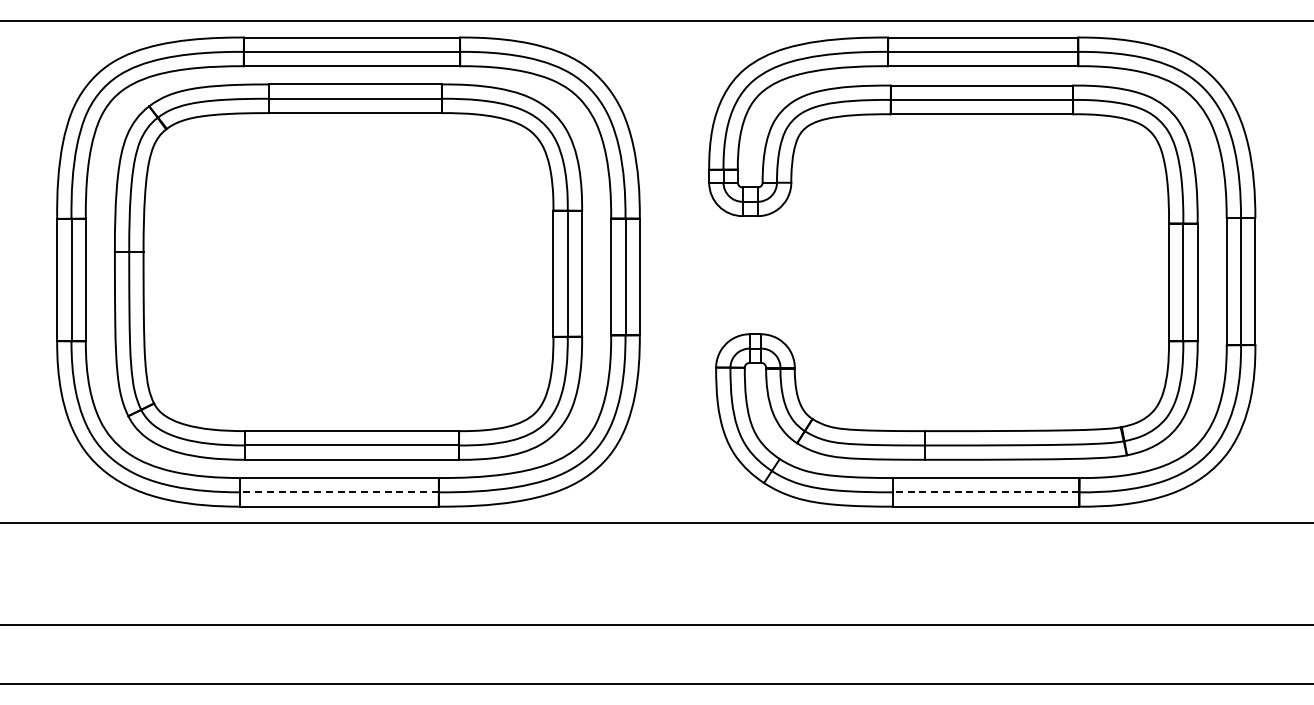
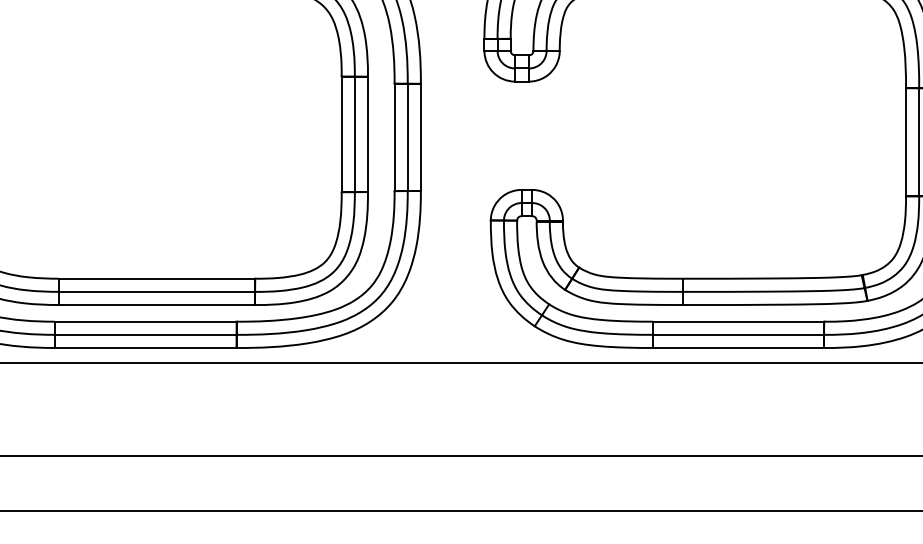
line: (339, 492) -> (145, 334), dashed -> solid
line: (985, 492) -> (737, 334), dashed -> solid

